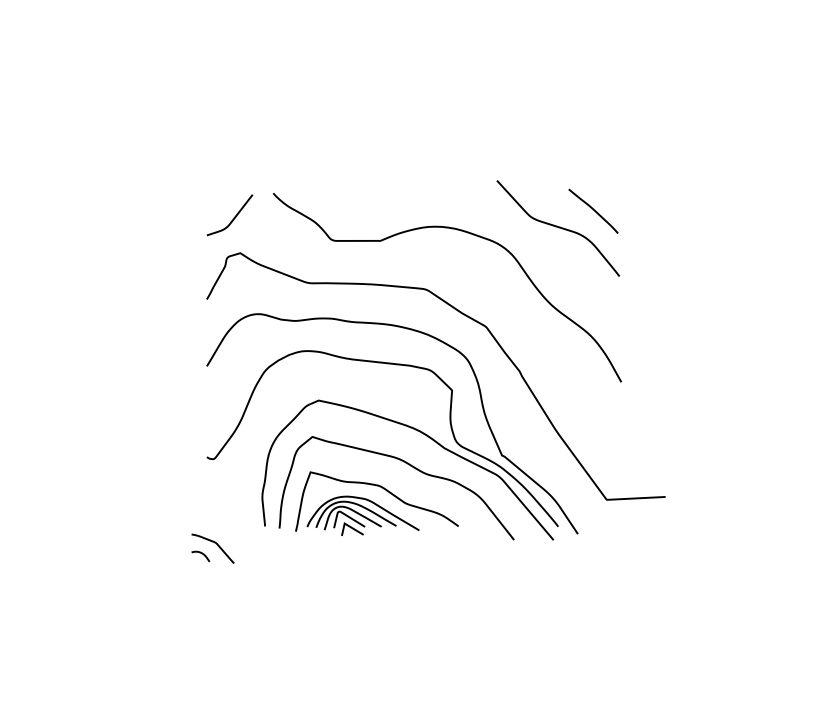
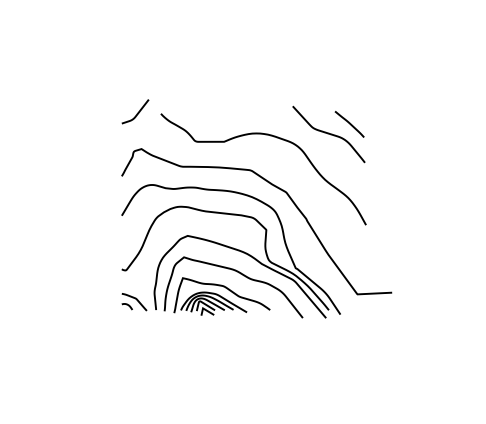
curve: (233, 216) -> (137, 112), moved
part: (213, 549) -> (134, 302), moved

